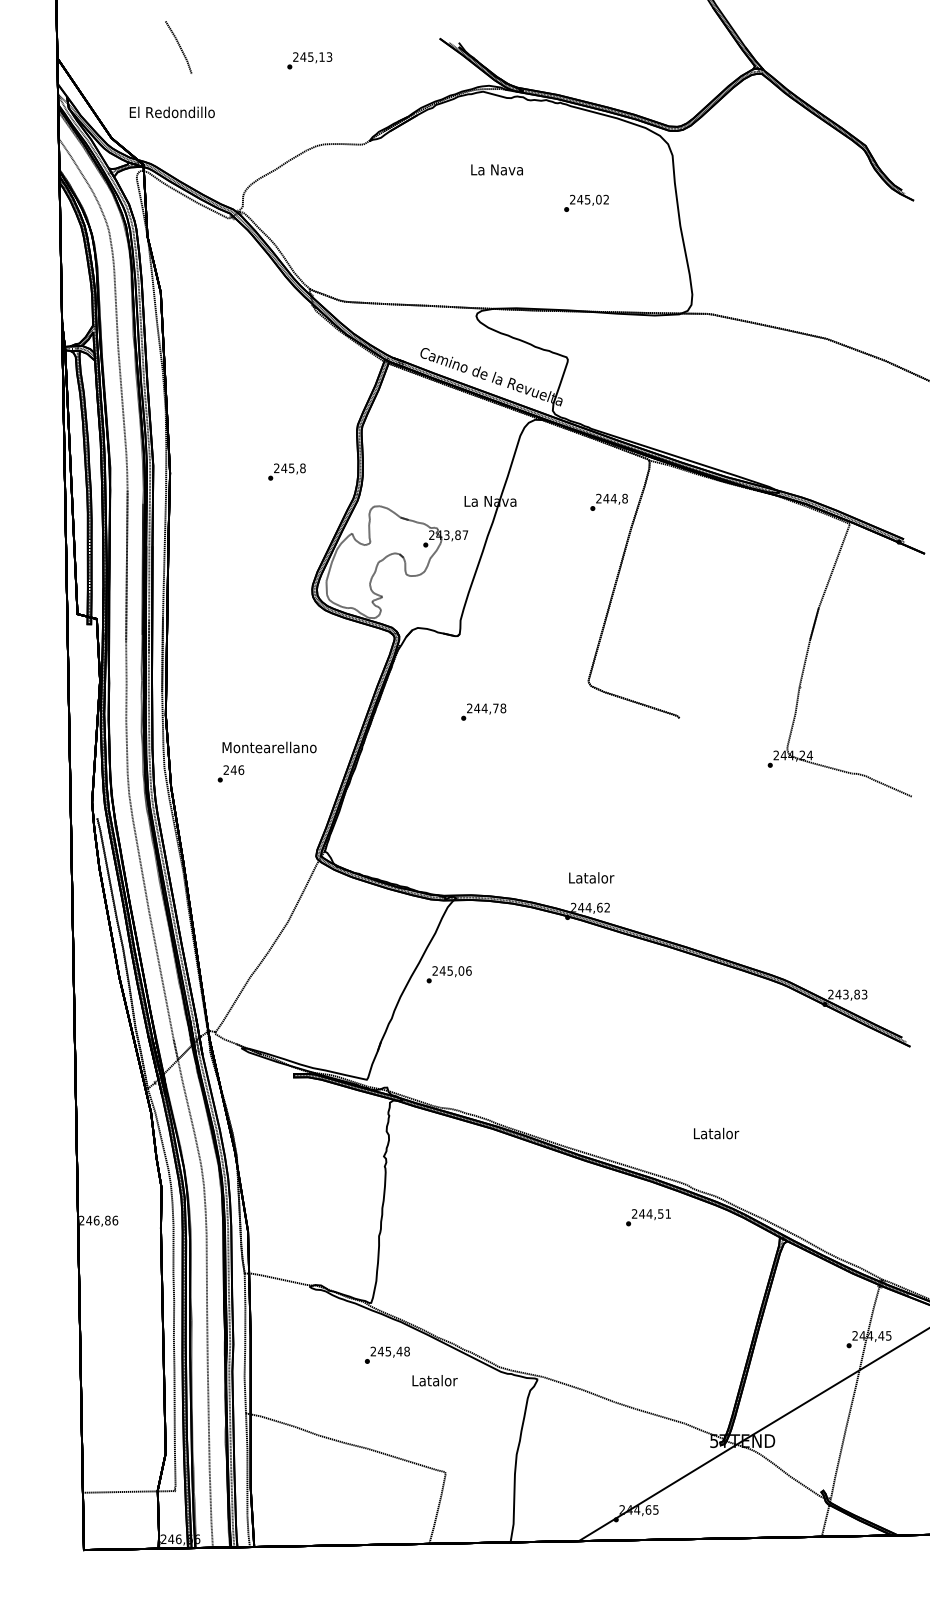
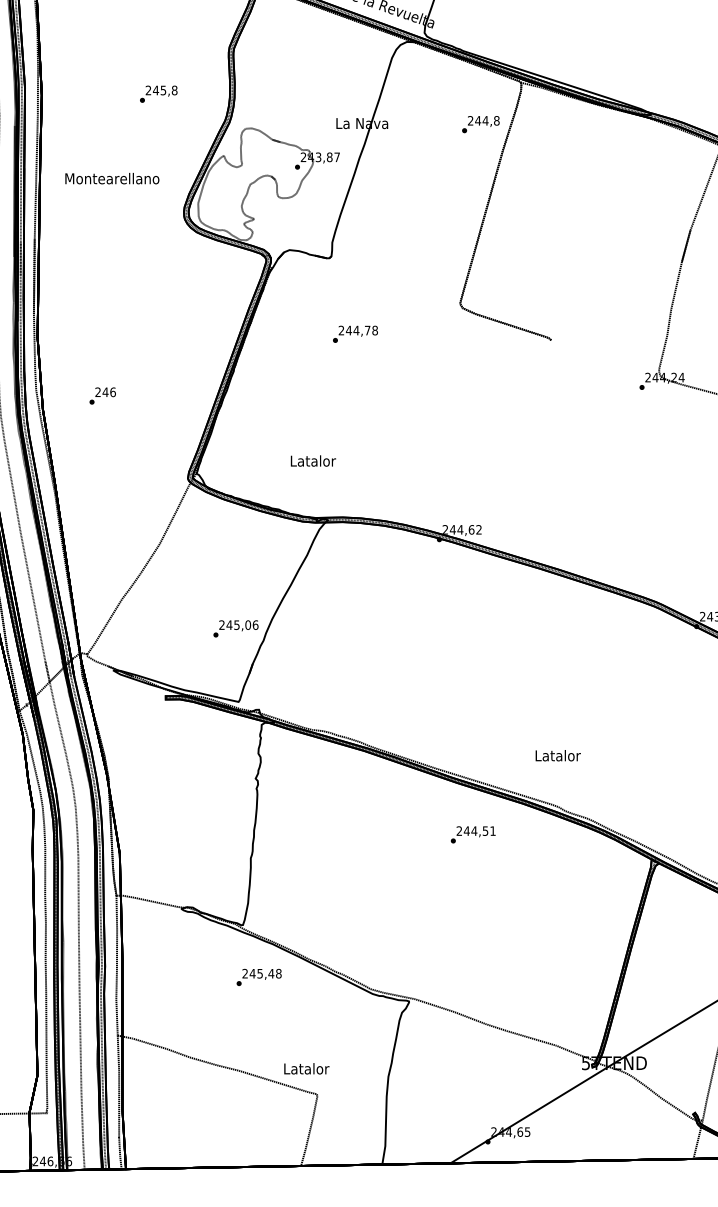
text: (269, 747) -> (112, 178), moved
text: (591, 877) -> (313, 460), moved
text: (448, 974) -> (235, 628), moved
text: (716, 1133) -> (558, 755), moved
text: (648, 1217) -> (473, 834), moved
text: (434, 1380) -> (306, 1068), moved

